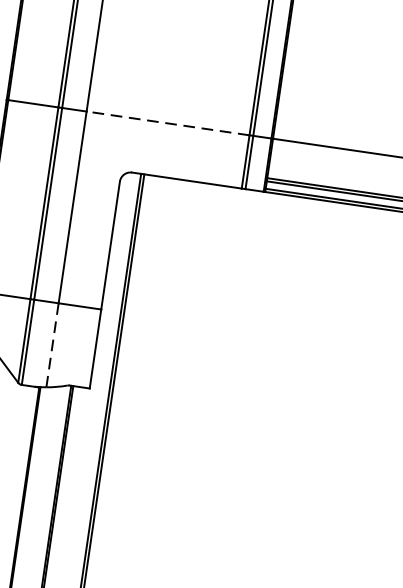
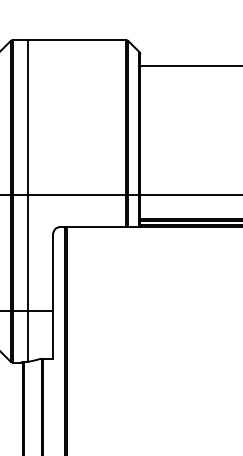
line: (167, 122) -> (76, 194), dashed -> solid
line: (52, 345) -> (27, 336), dashed -> solid

